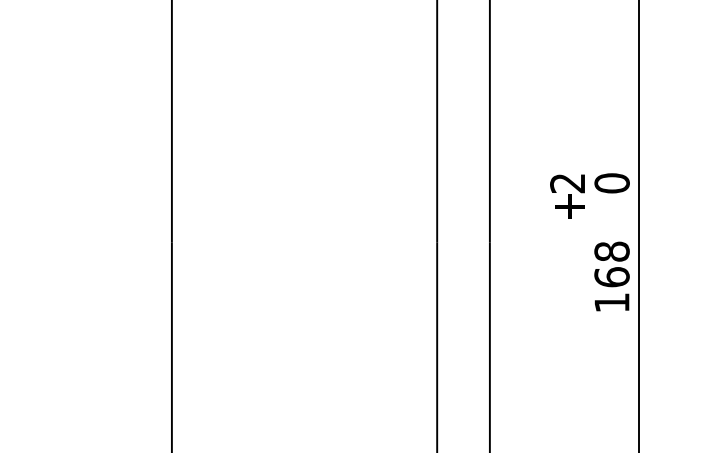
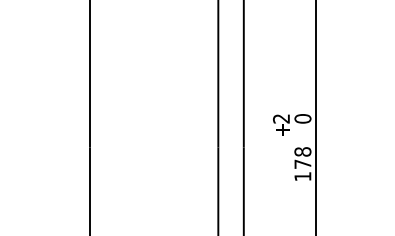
text: (611, 277) -> (302, 164), 168 -> 178

